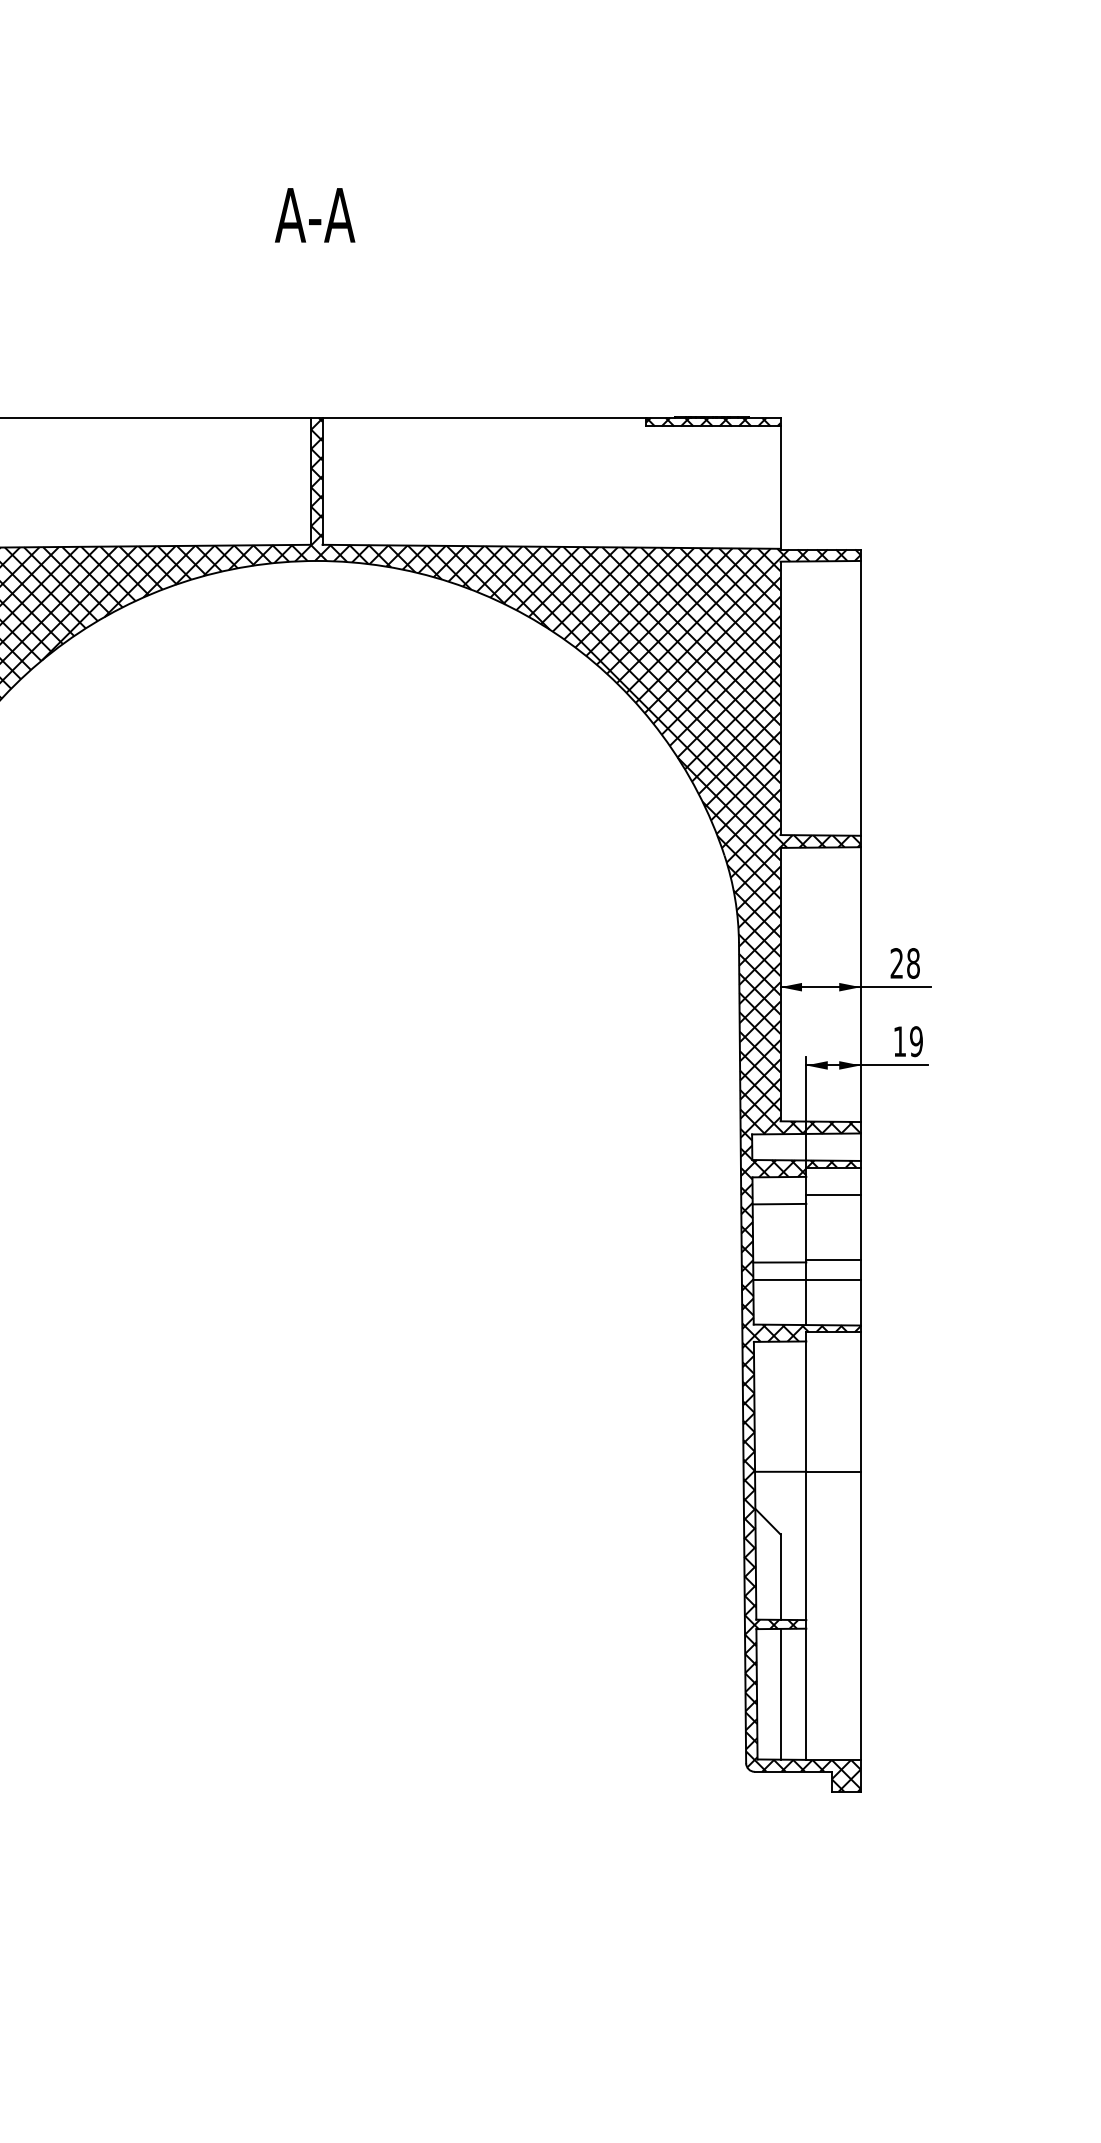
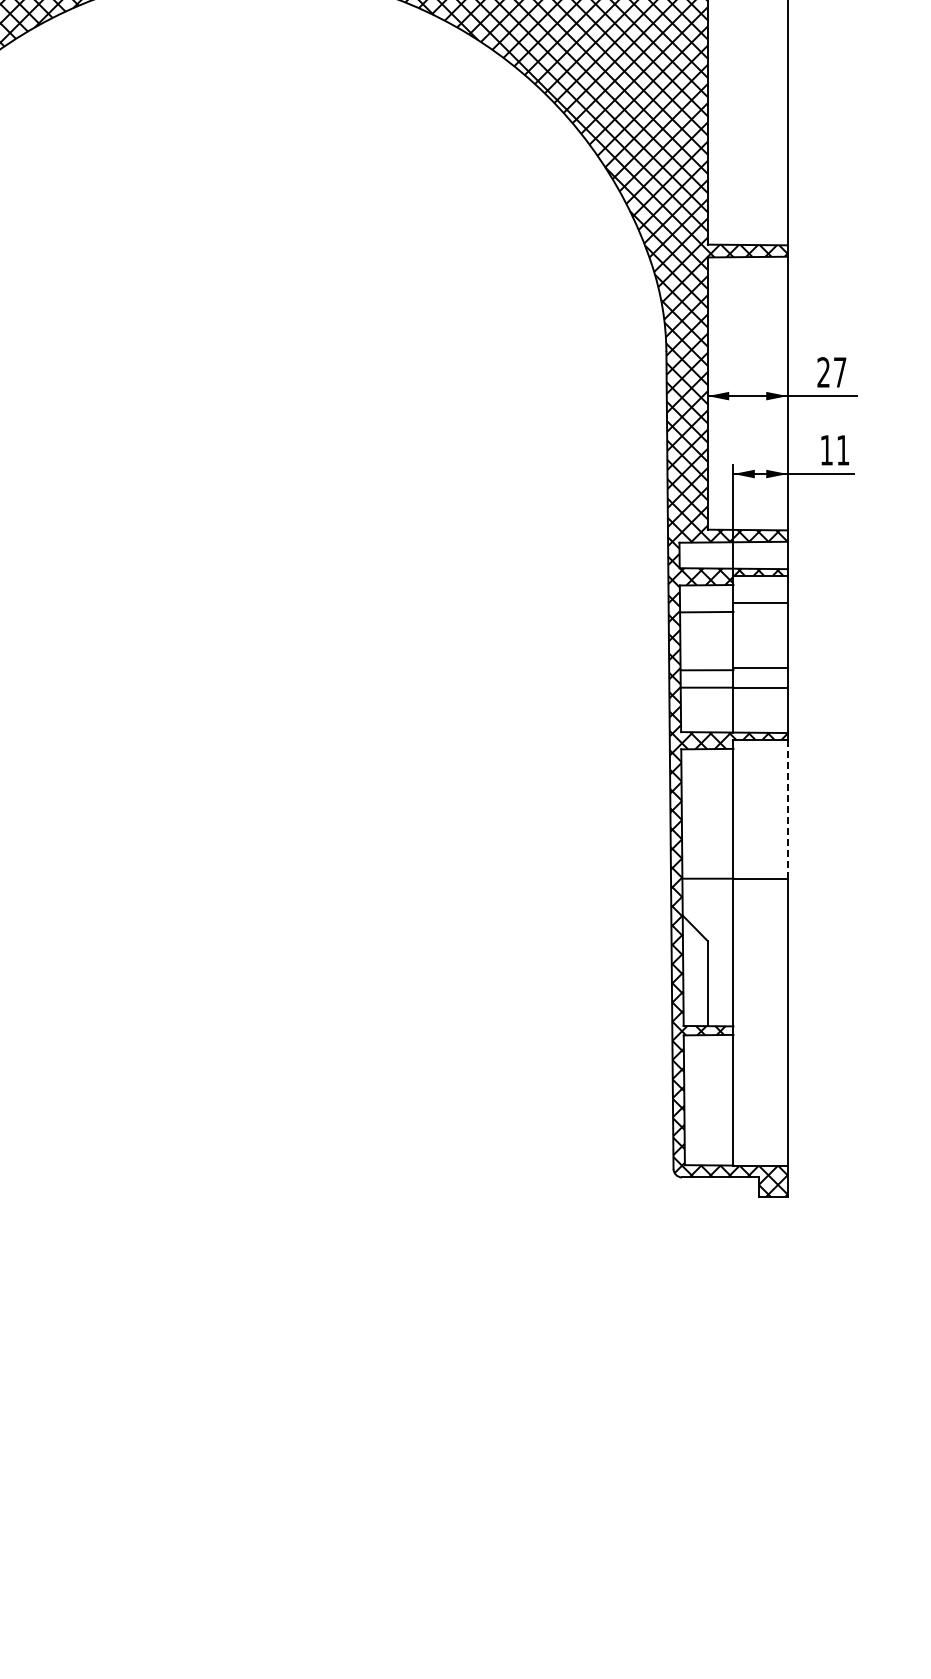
text: (913, 963) -> (840, 372), 28 -> 27
text: (916, 1041) -> (843, 450), 19 -> 11
line: (860, 1401) -> (787, 808), solid -> dashed
line: (780, 1693) -> (707, 1099), removed

